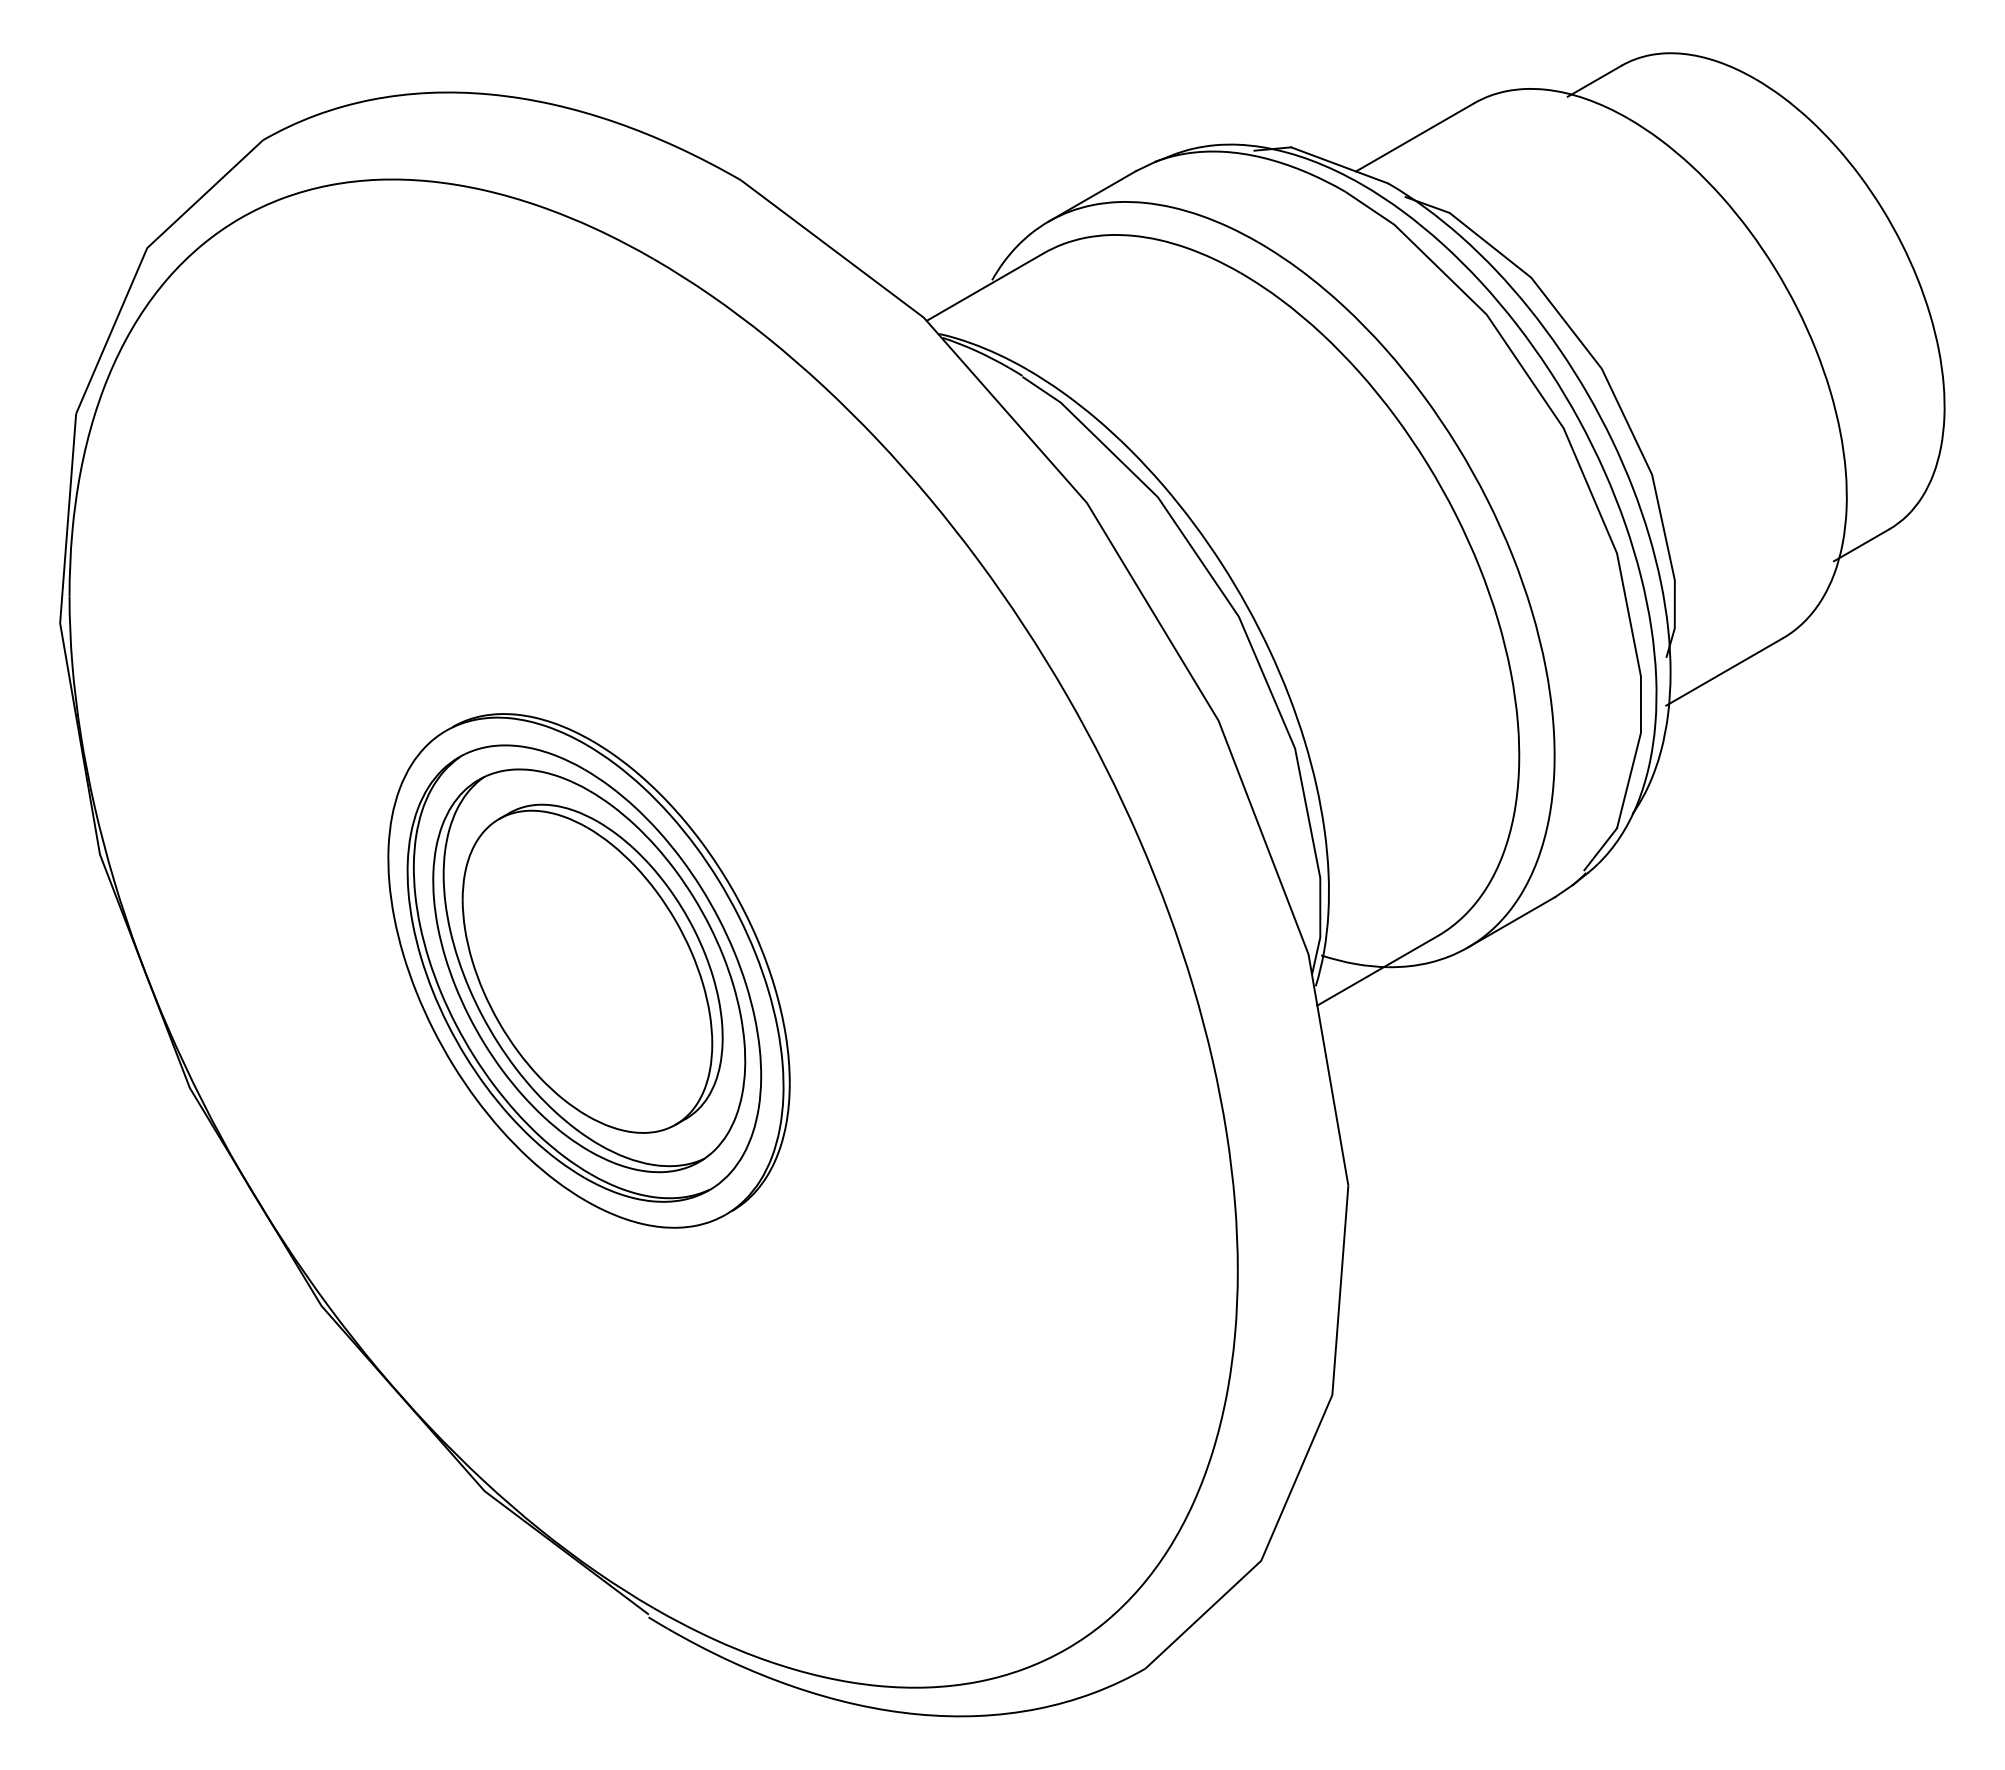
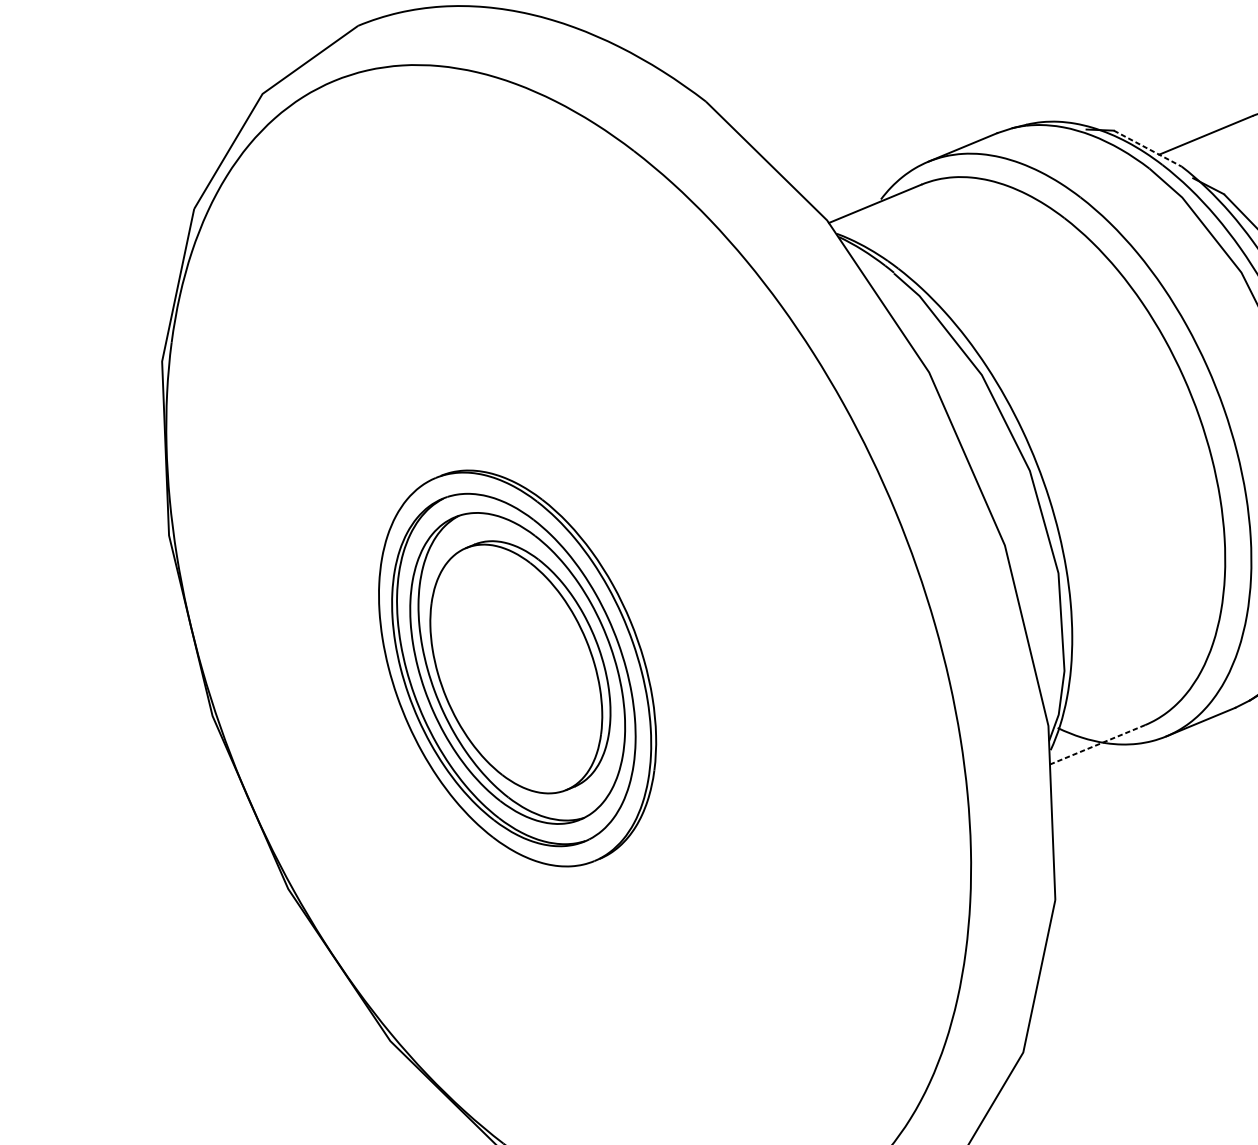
line: (1339, 165) -> (1147, 148), solid -> dashed
line: (1377, 971) -> (1097, 745), solid -> dashed

